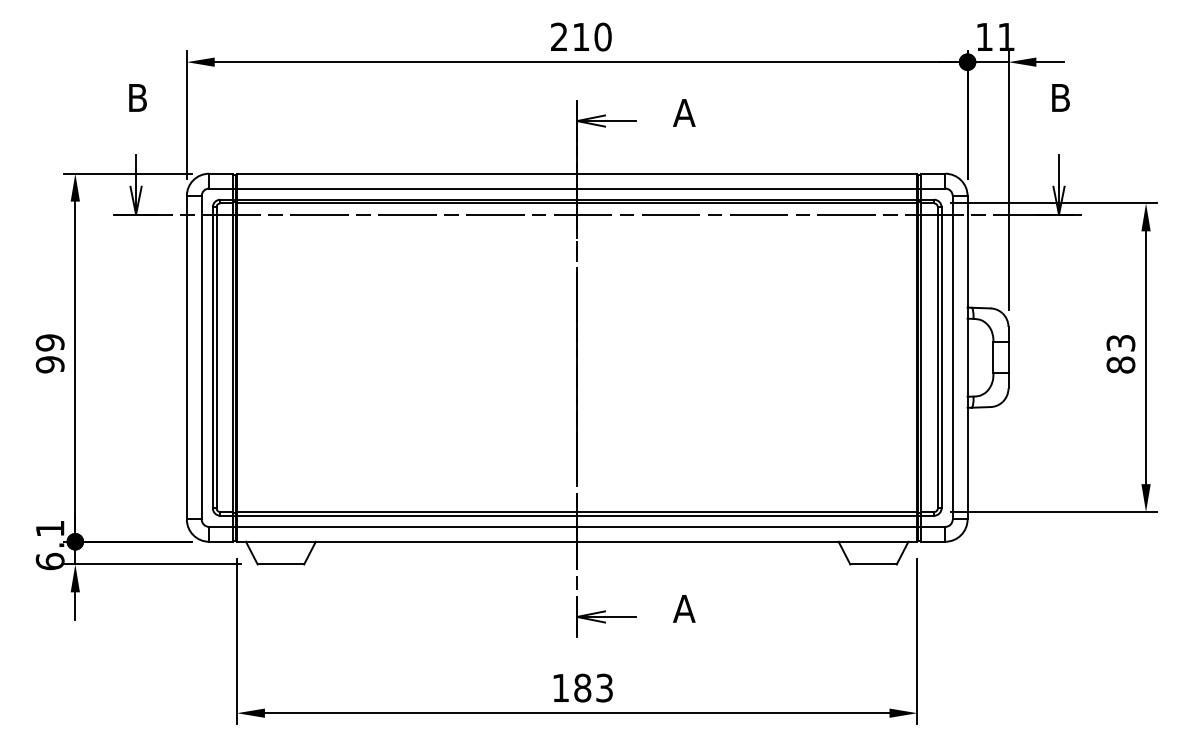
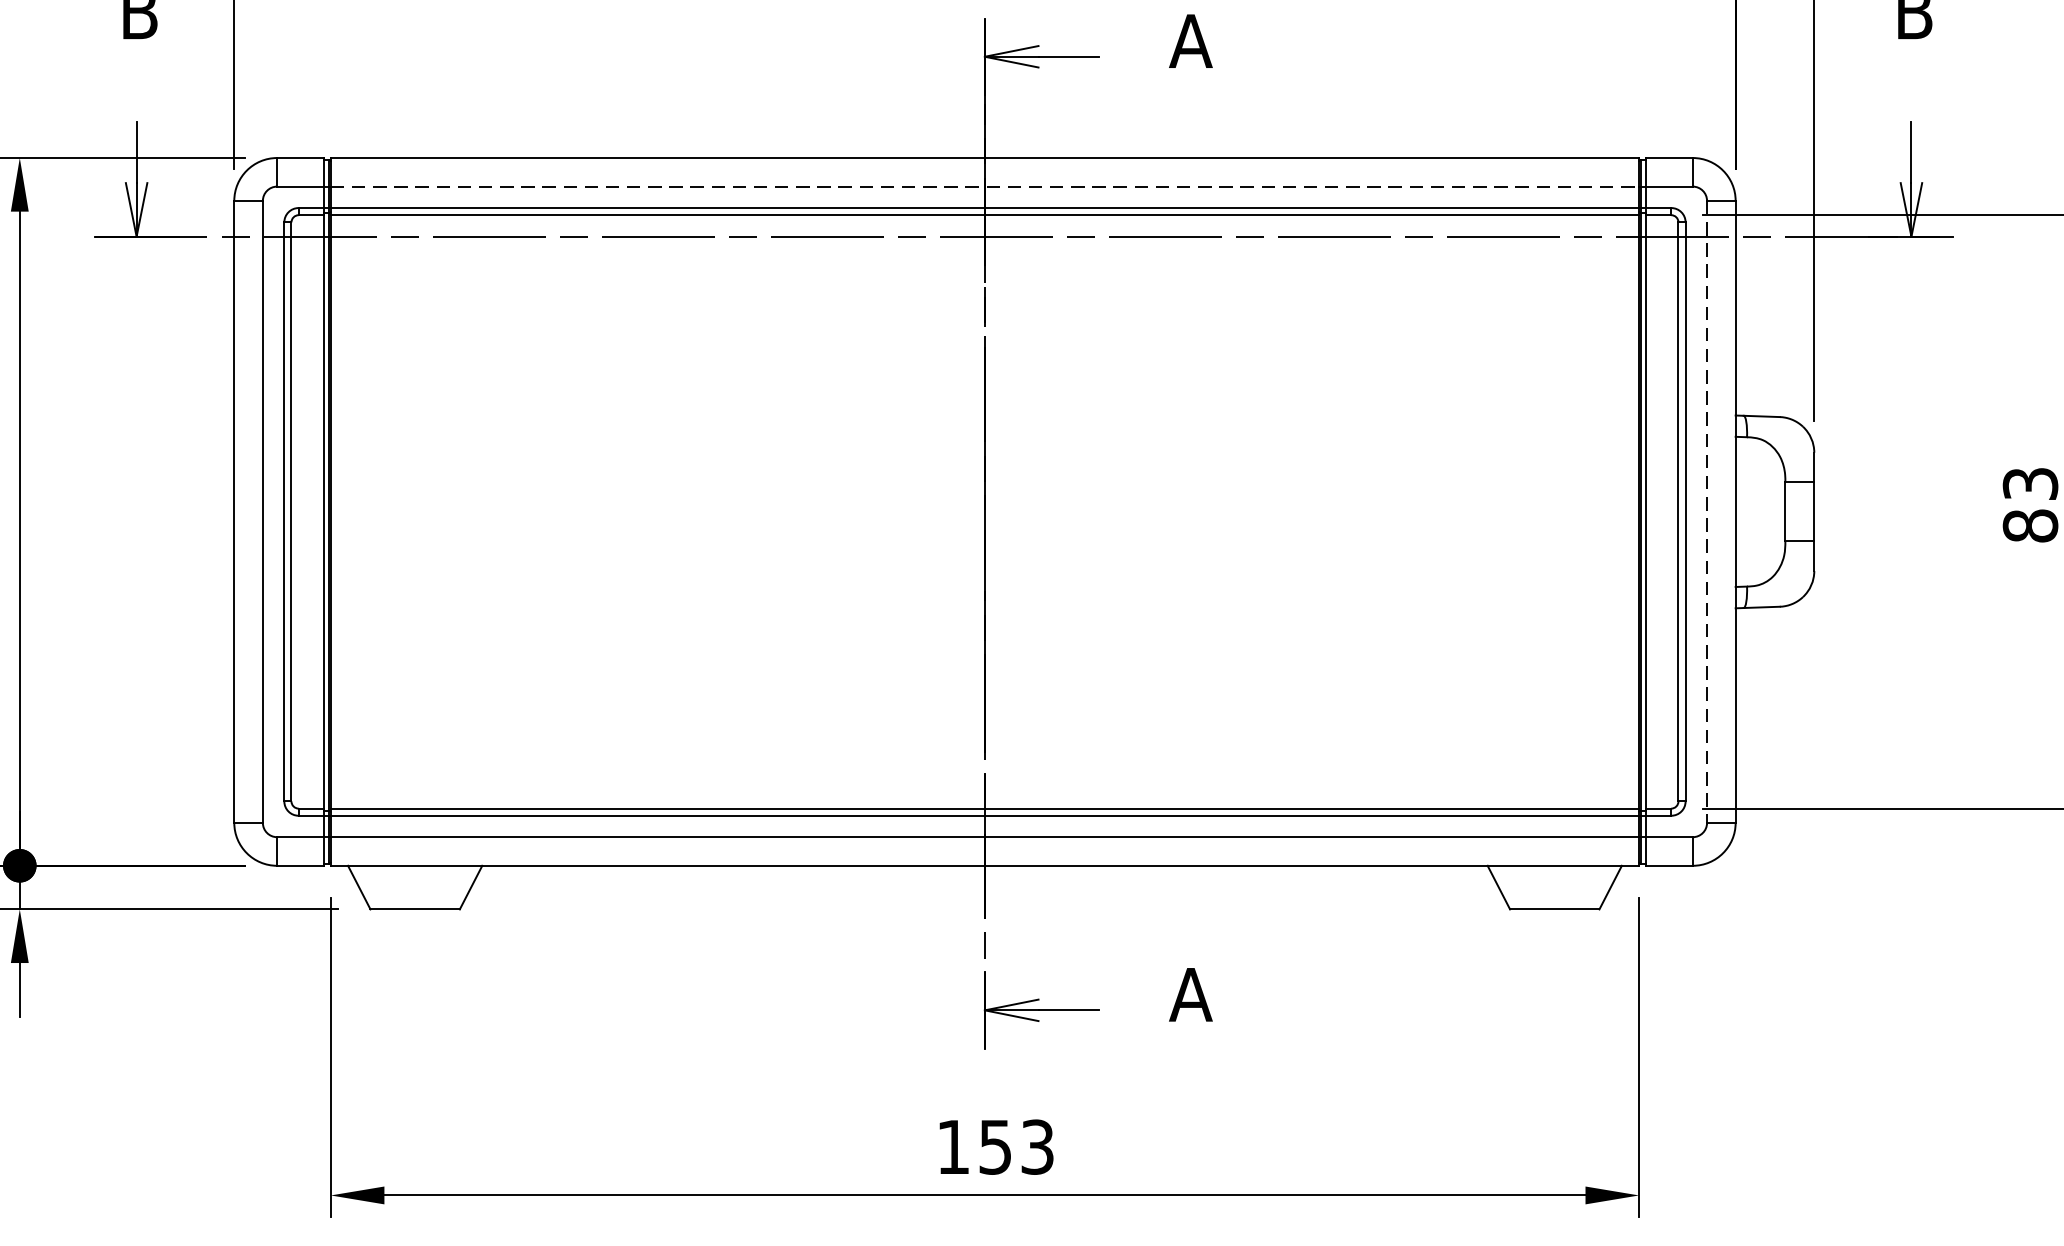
line: (577, 188) -> (985, 186), solid -> dashed
line: (952, 357) -> (1706, 511), solid -> dashed
text: (582, 687) -> (995, 1146), 183 -> 153

